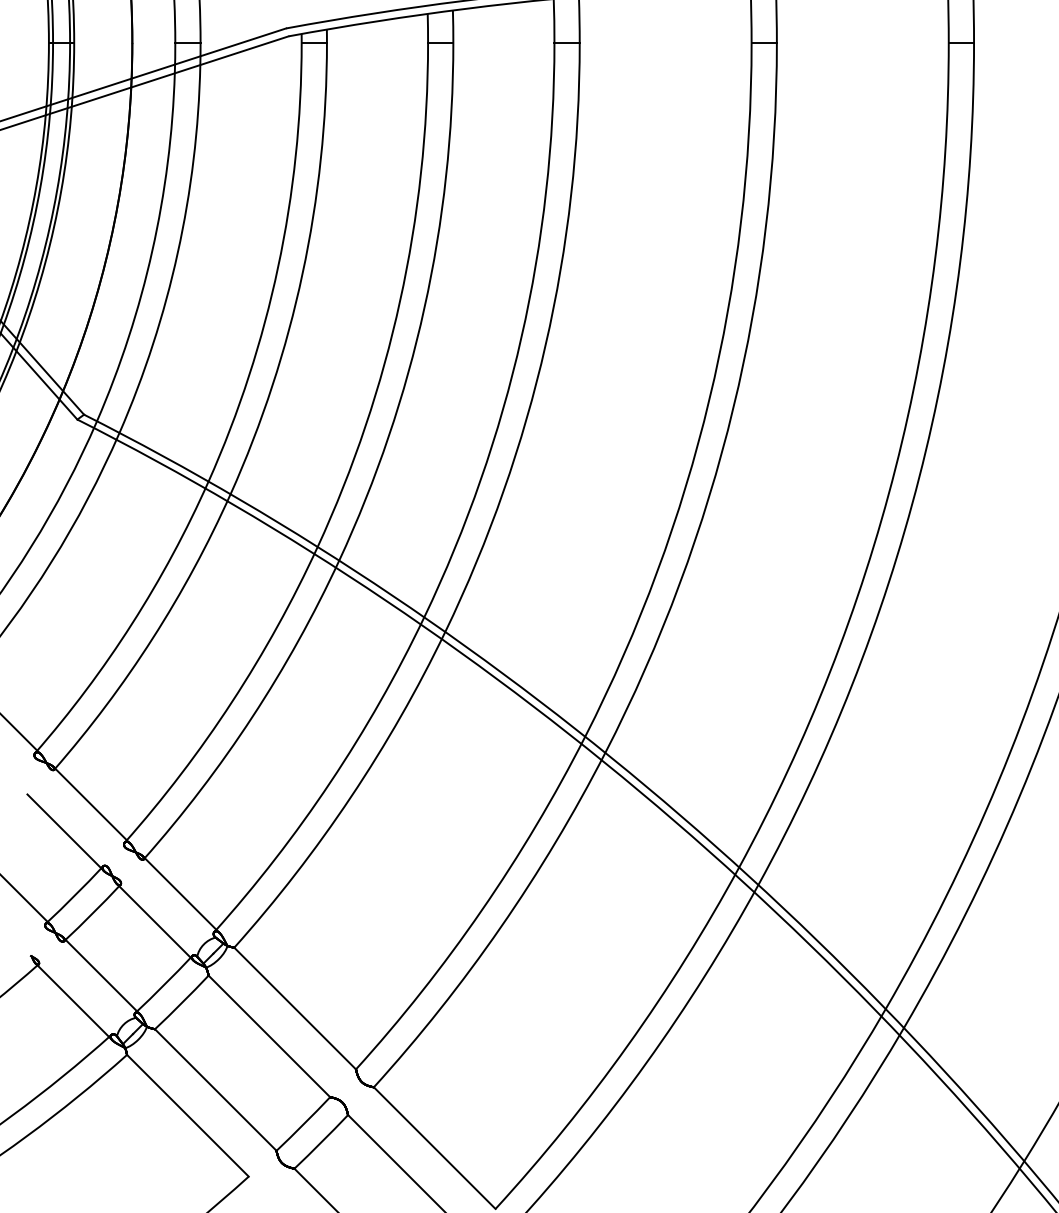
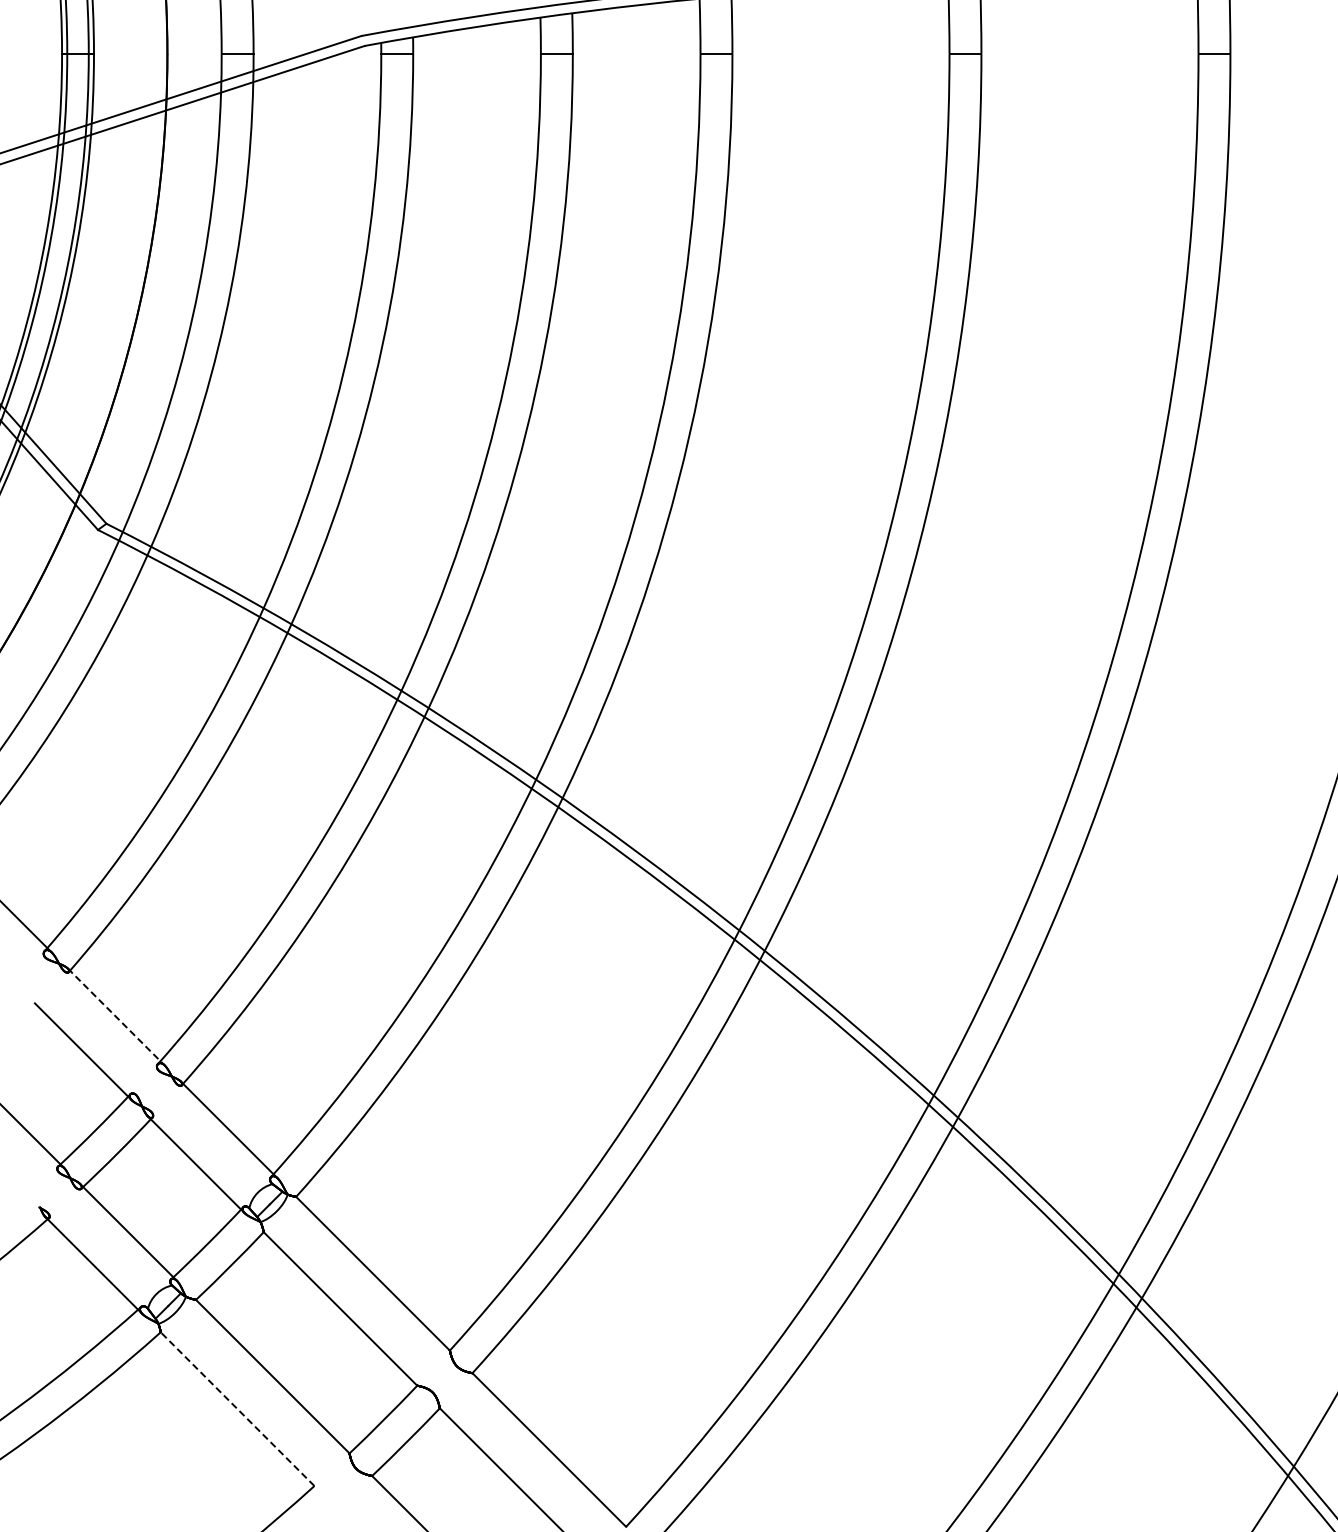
line: (92, 805) -> (116, 1017), solid -> dashed
line: (187, 1116) -> (237, 1409), solid -> dashed

